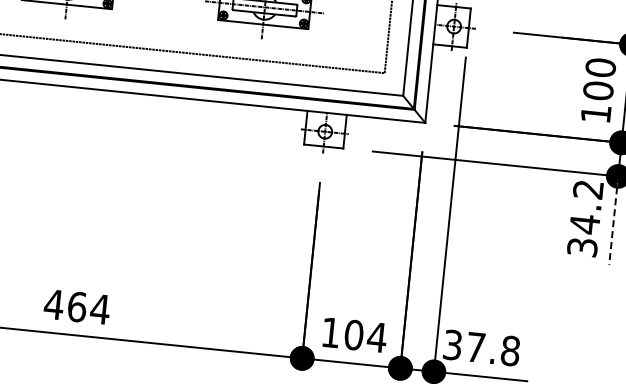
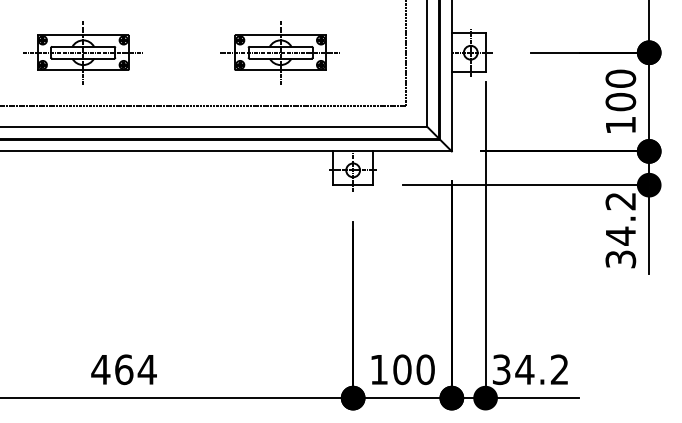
line: (613, 221) -> (649, 230), dashed -> solid
text: (377, 337) -> (425, 369), 104 -> 100
text: (492, 348) -> (541, 369), 37.8 -> 34.2

